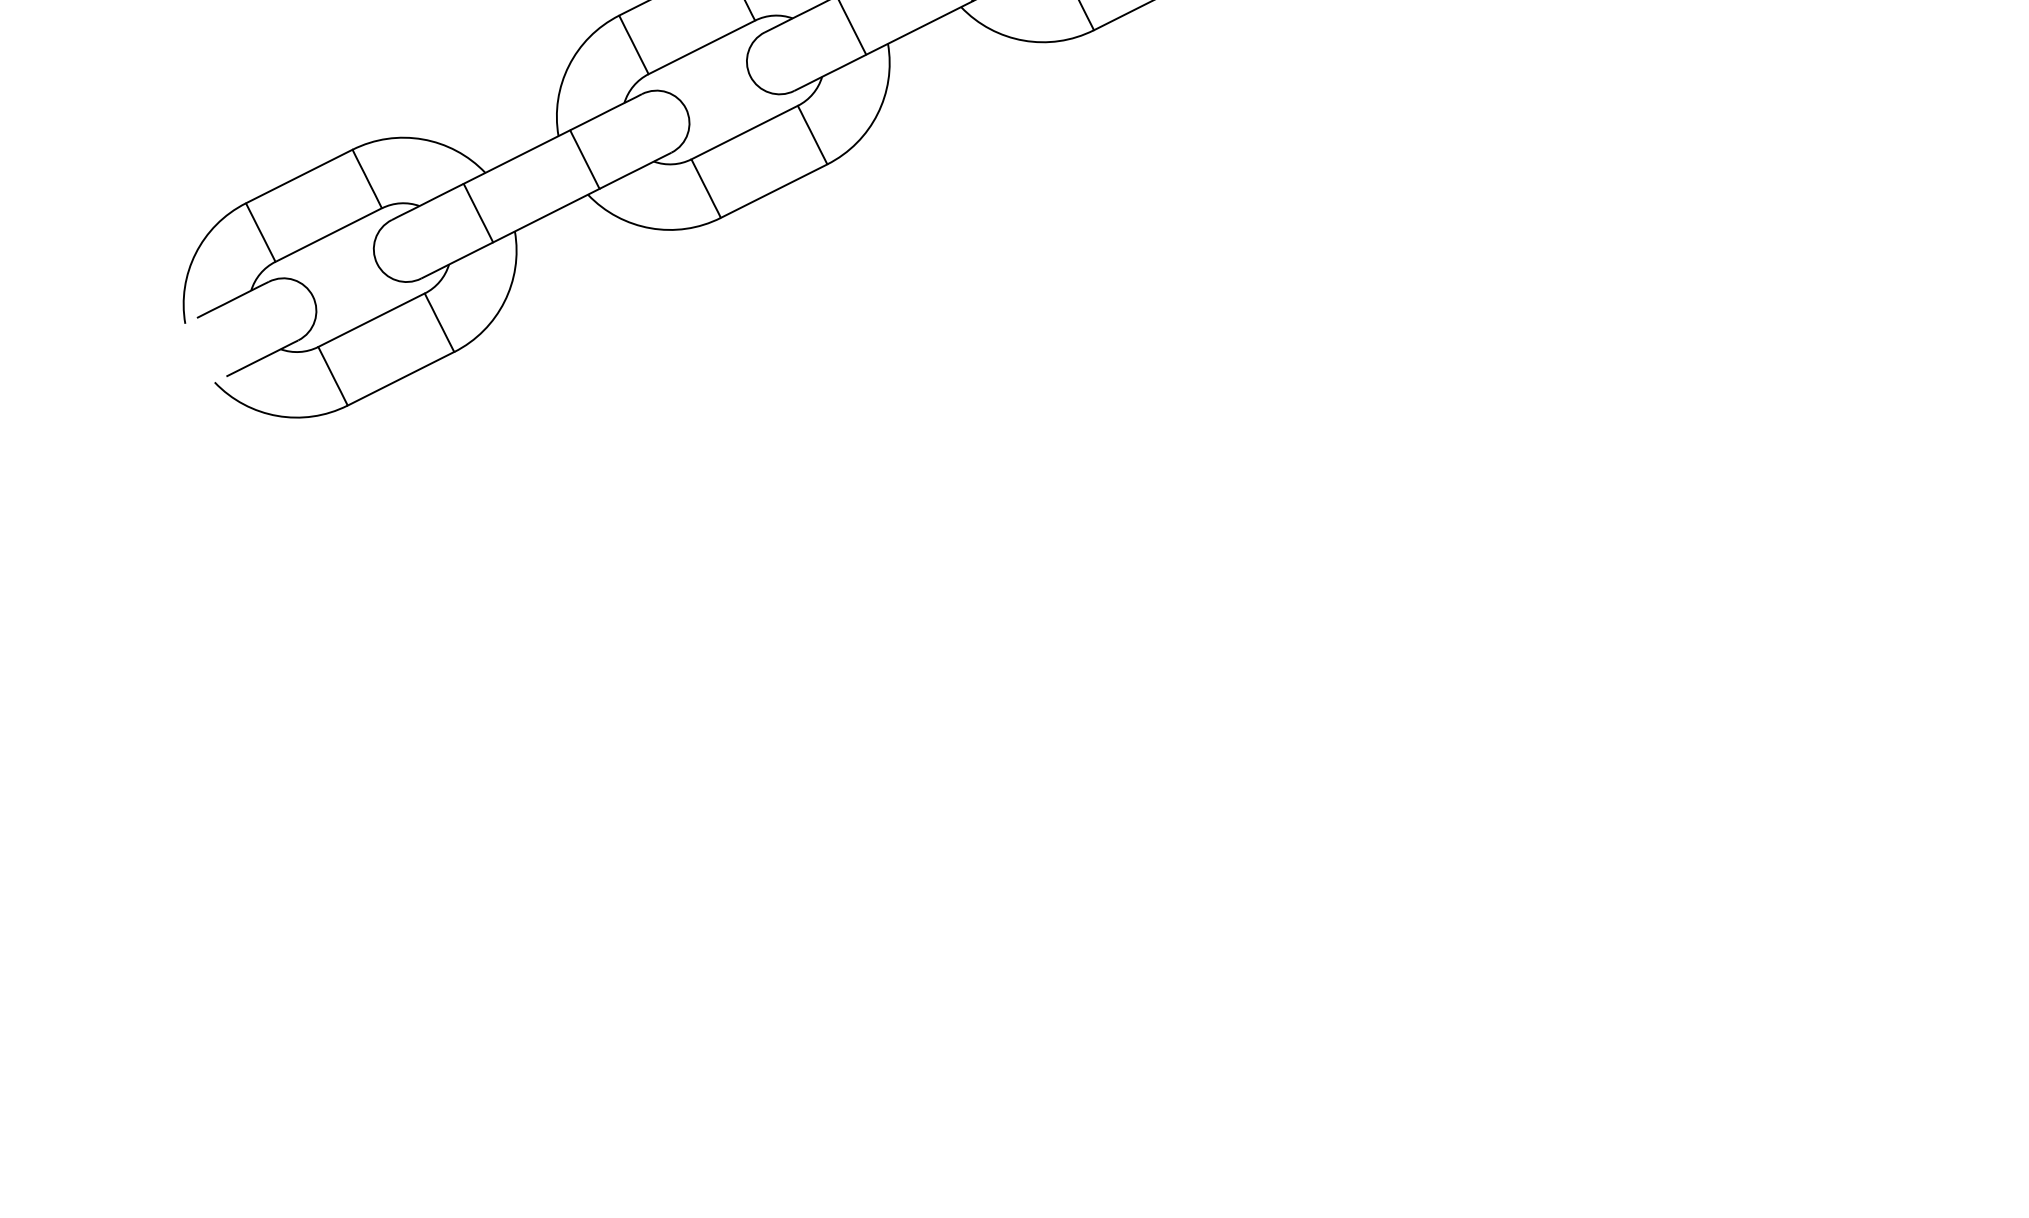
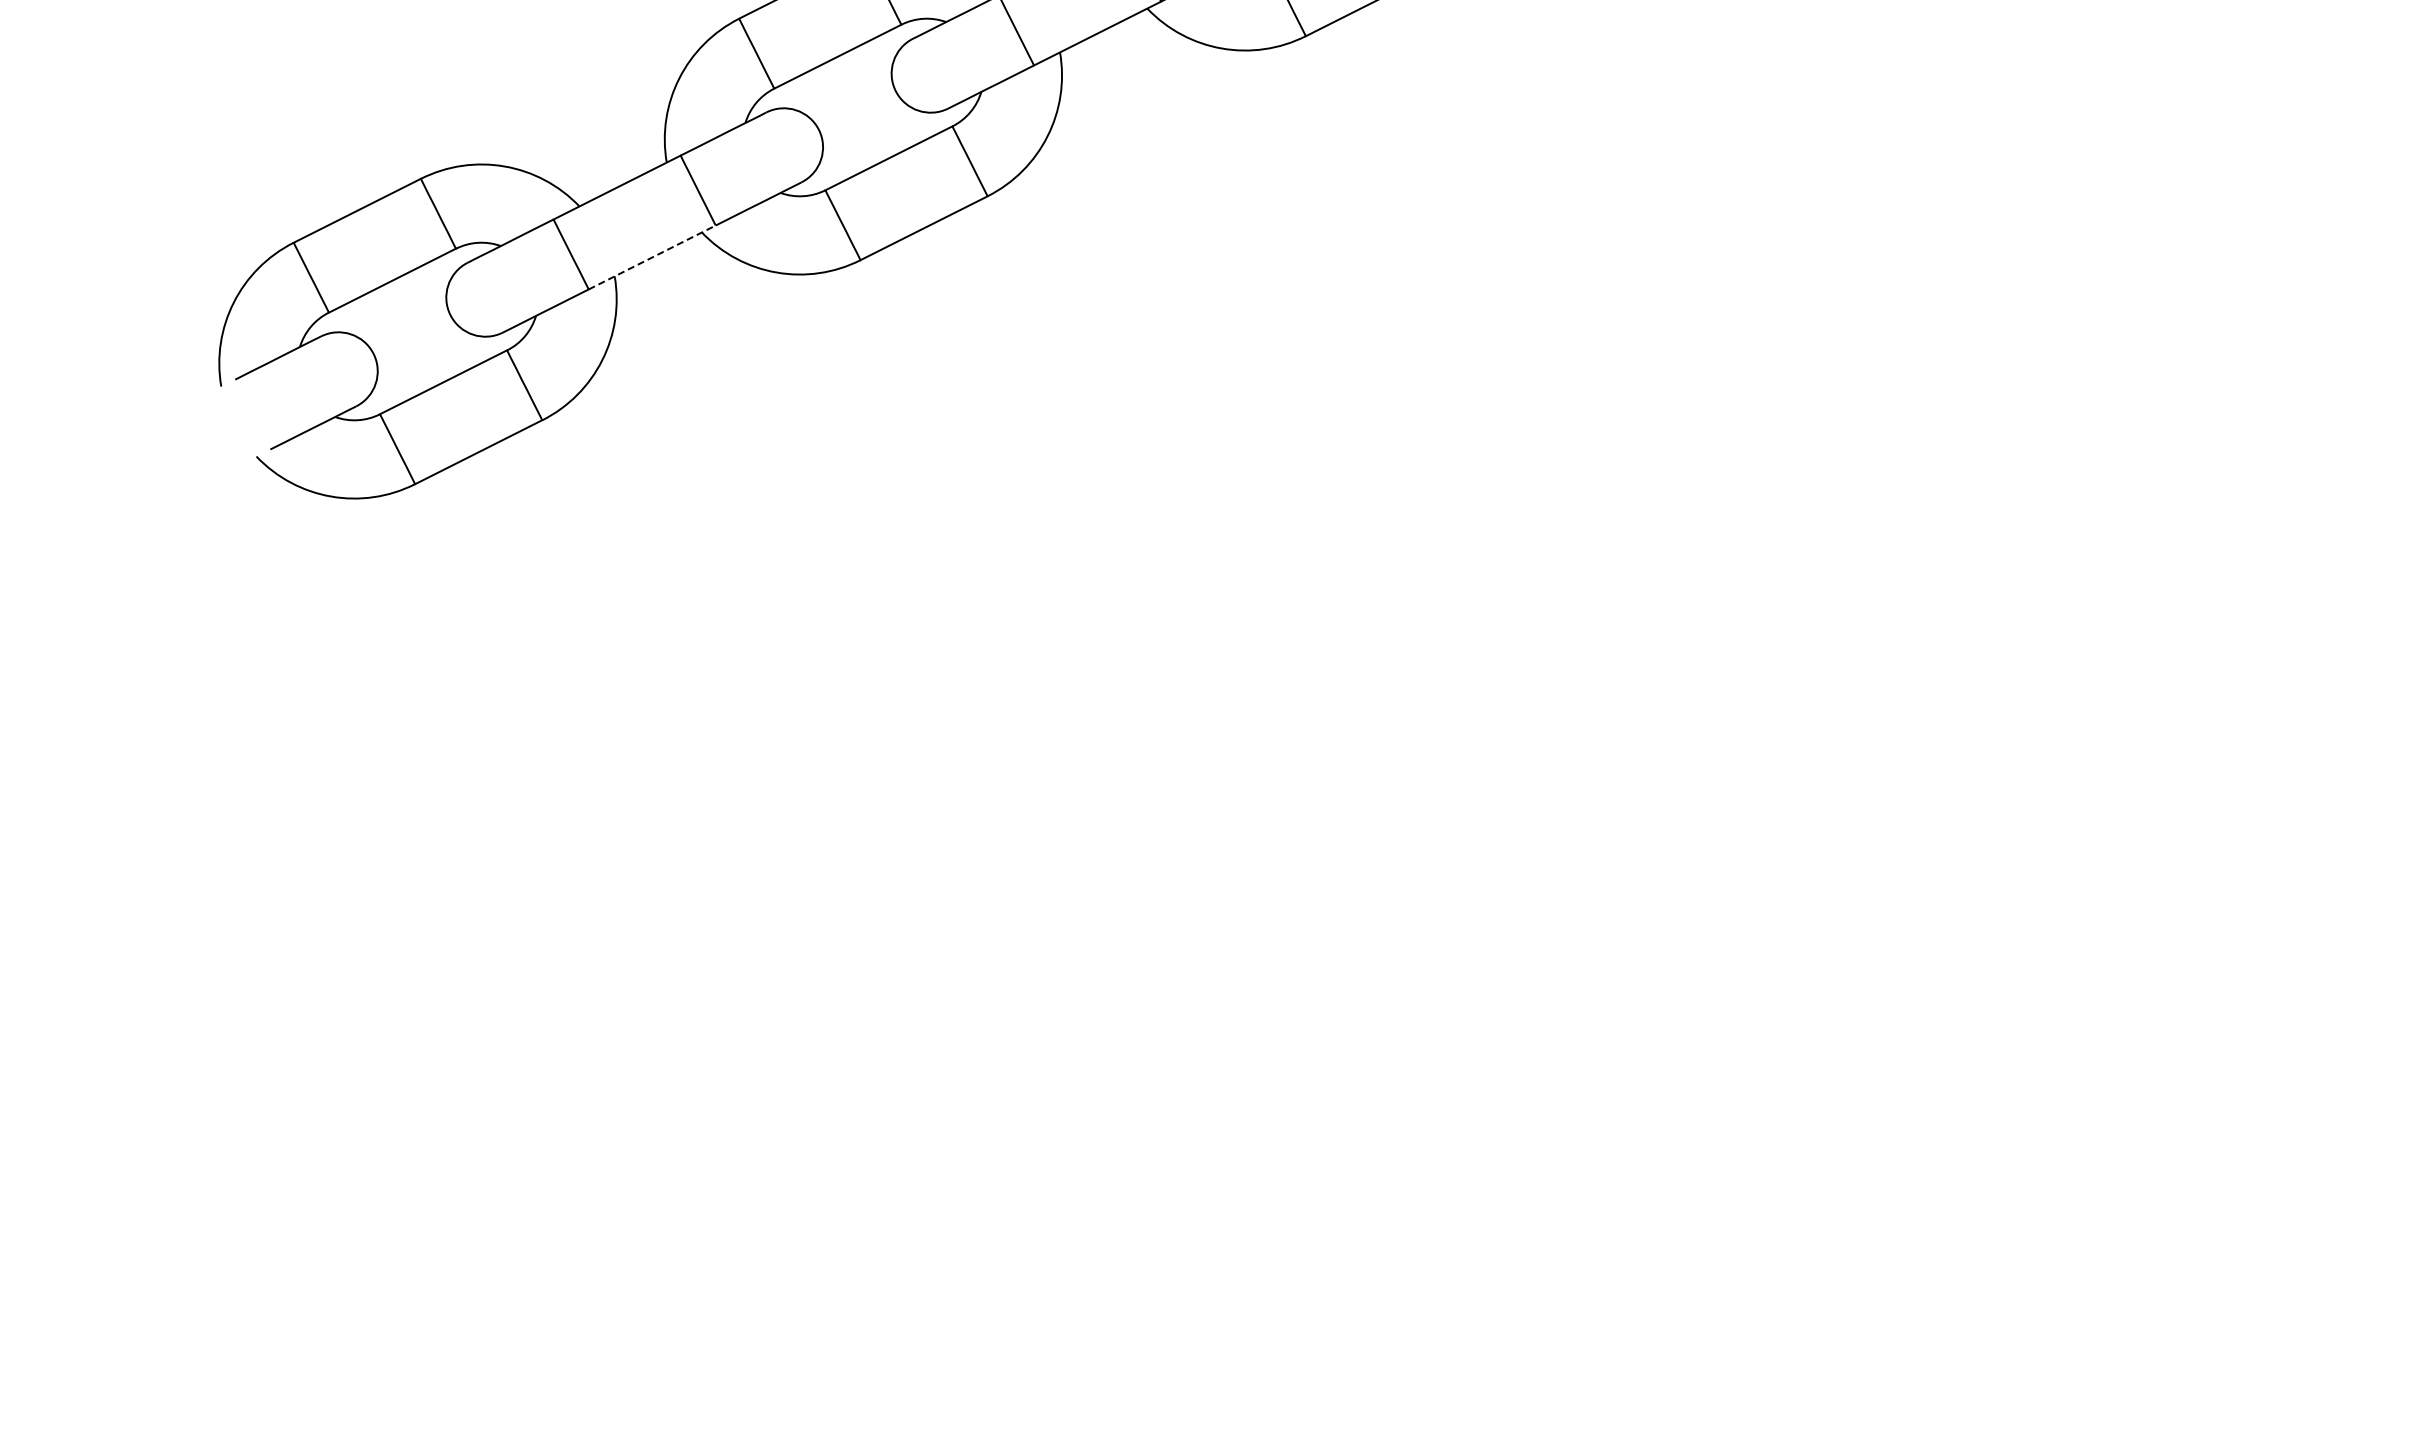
line: (546, 215) -> (652, 257), solid -> dashed

